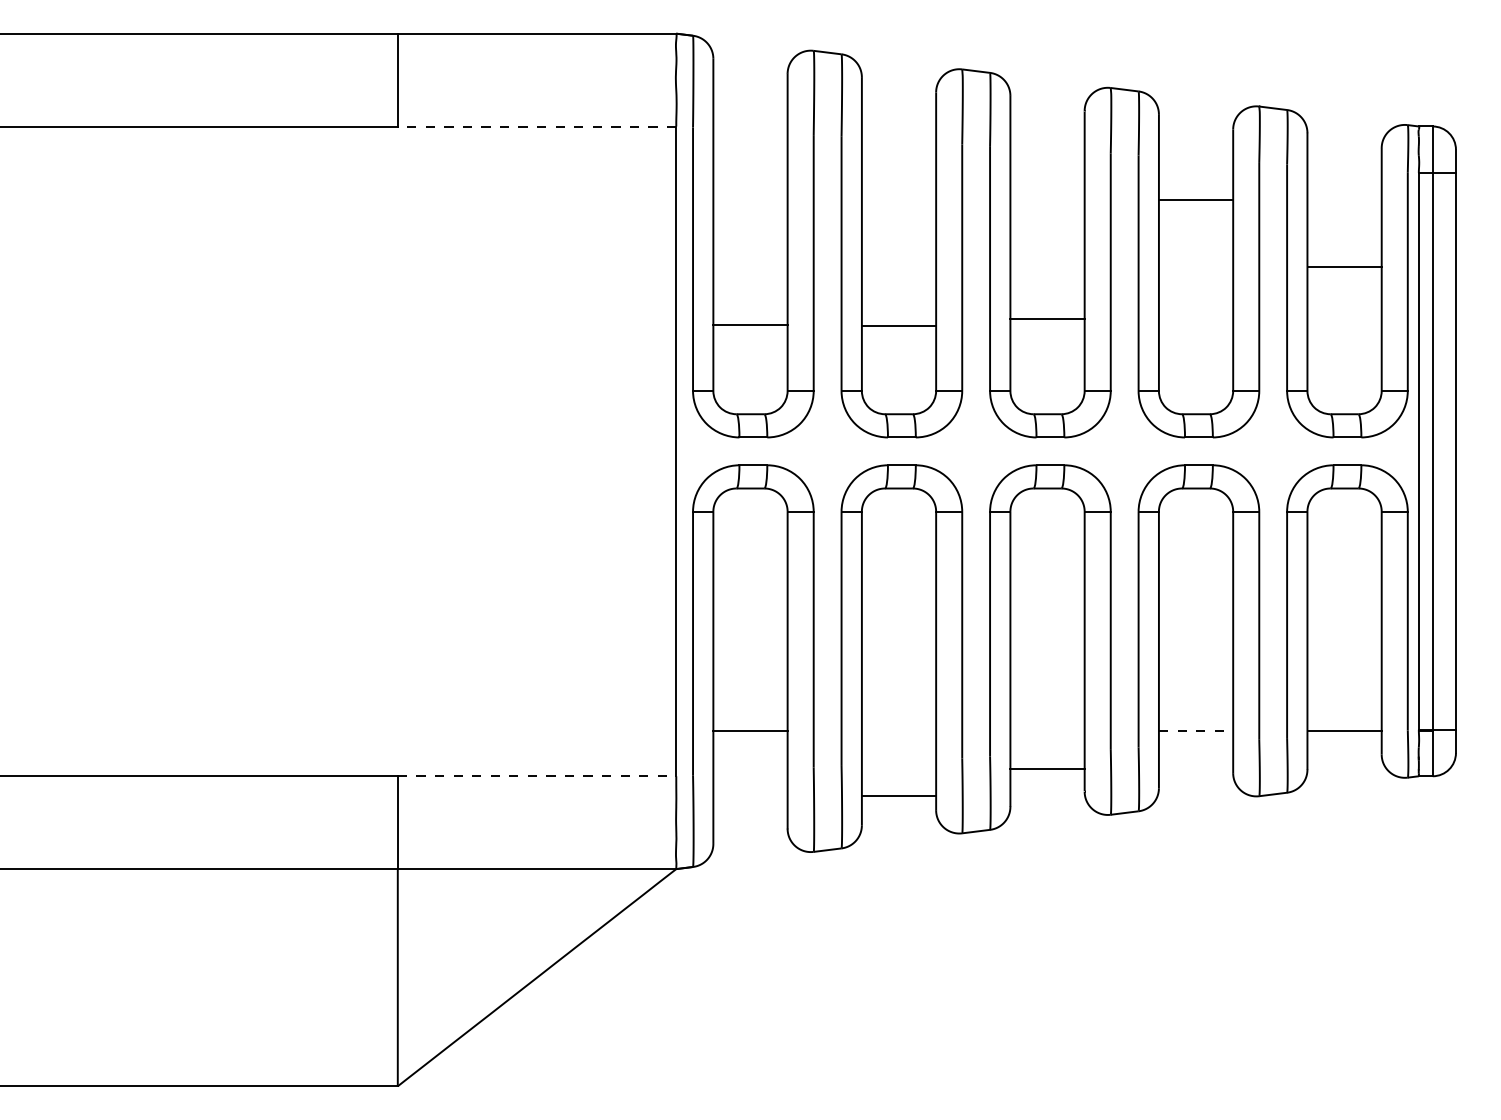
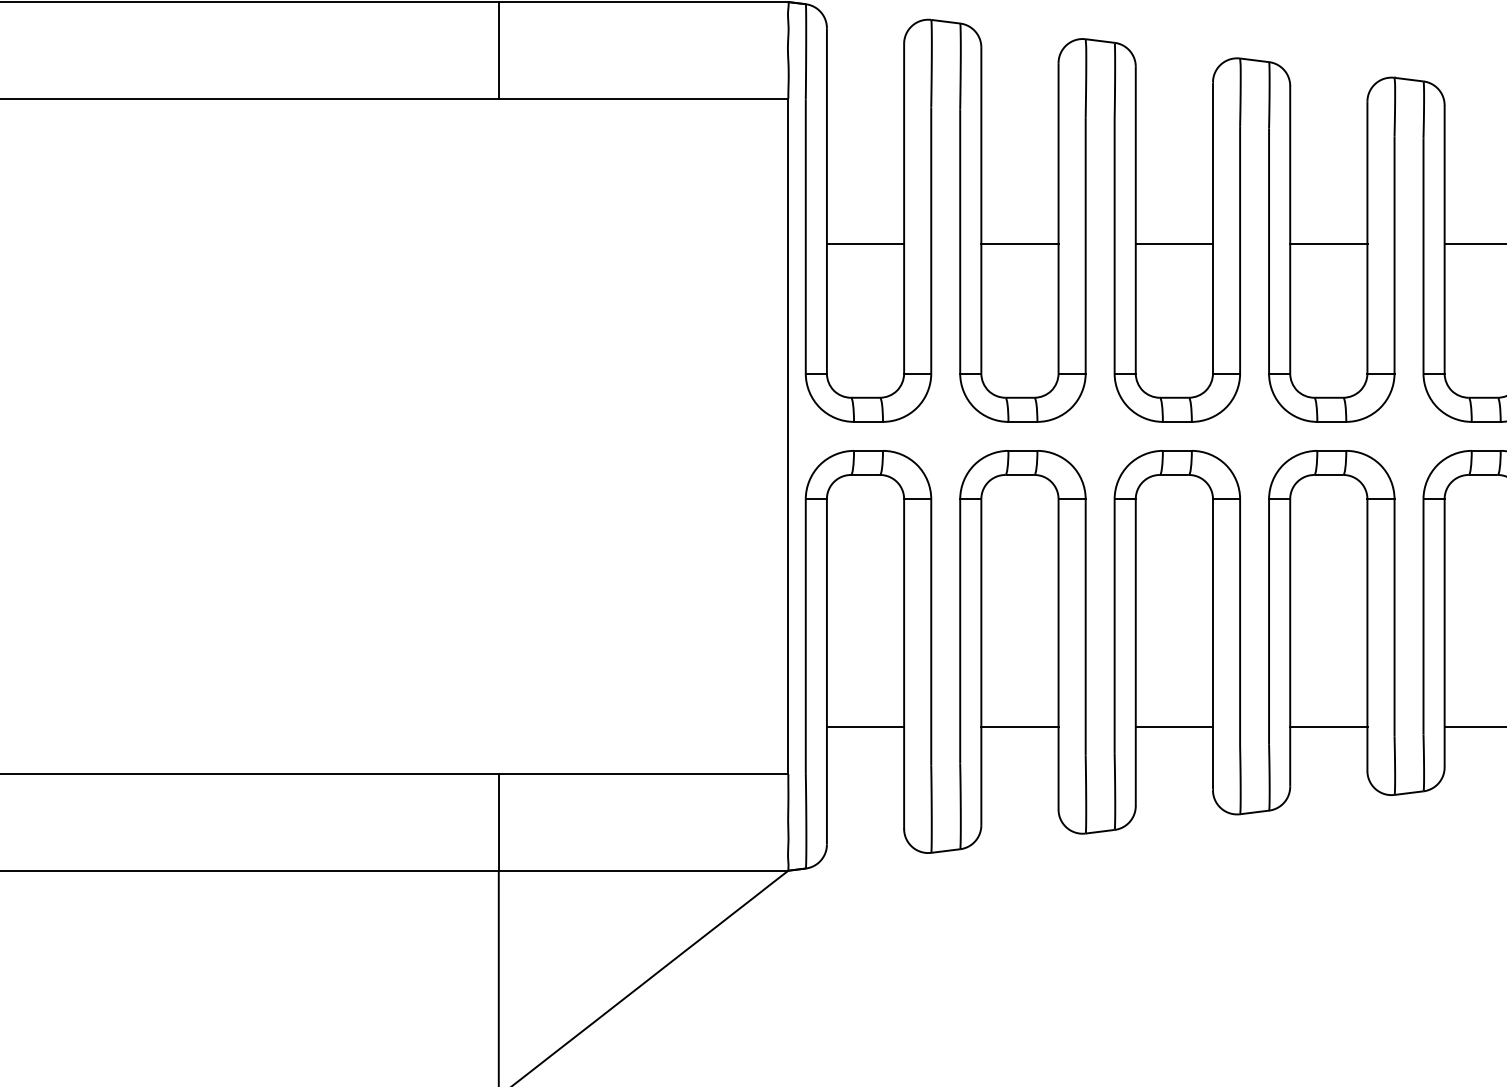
line: (536, 126) -> (643, 98), dashed -> solid
line: (1196, 199) -> (1329, 244), moved
line: (1047, 318) -> (1174, 244), moved
line: (750, 324) -> (865, 244), moved
line: (898, 325) -> (1019, 244), moved
line: (1196, 730) -> (1329, 726), dashed -> solid
line: (1047, 768) -> (1174, 726), moved
line: (537, 776) -> (644, 774), dashed -> solid
line: (898, 795) -> (1019, 726), moved

